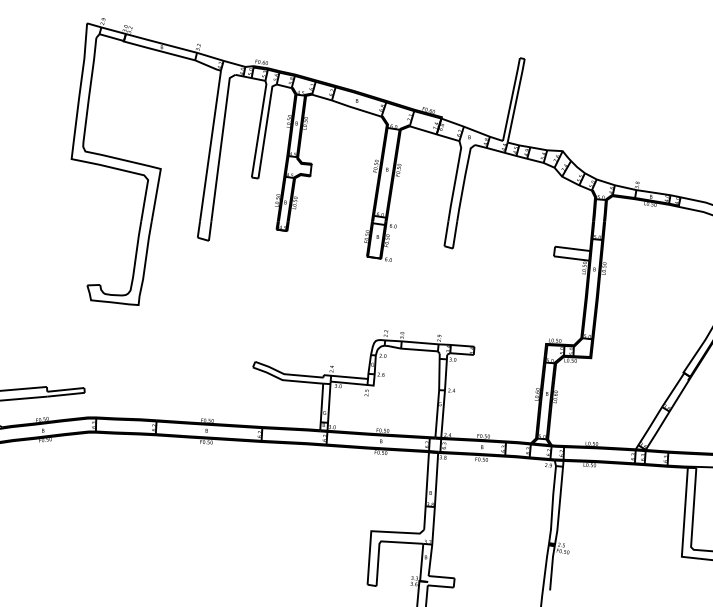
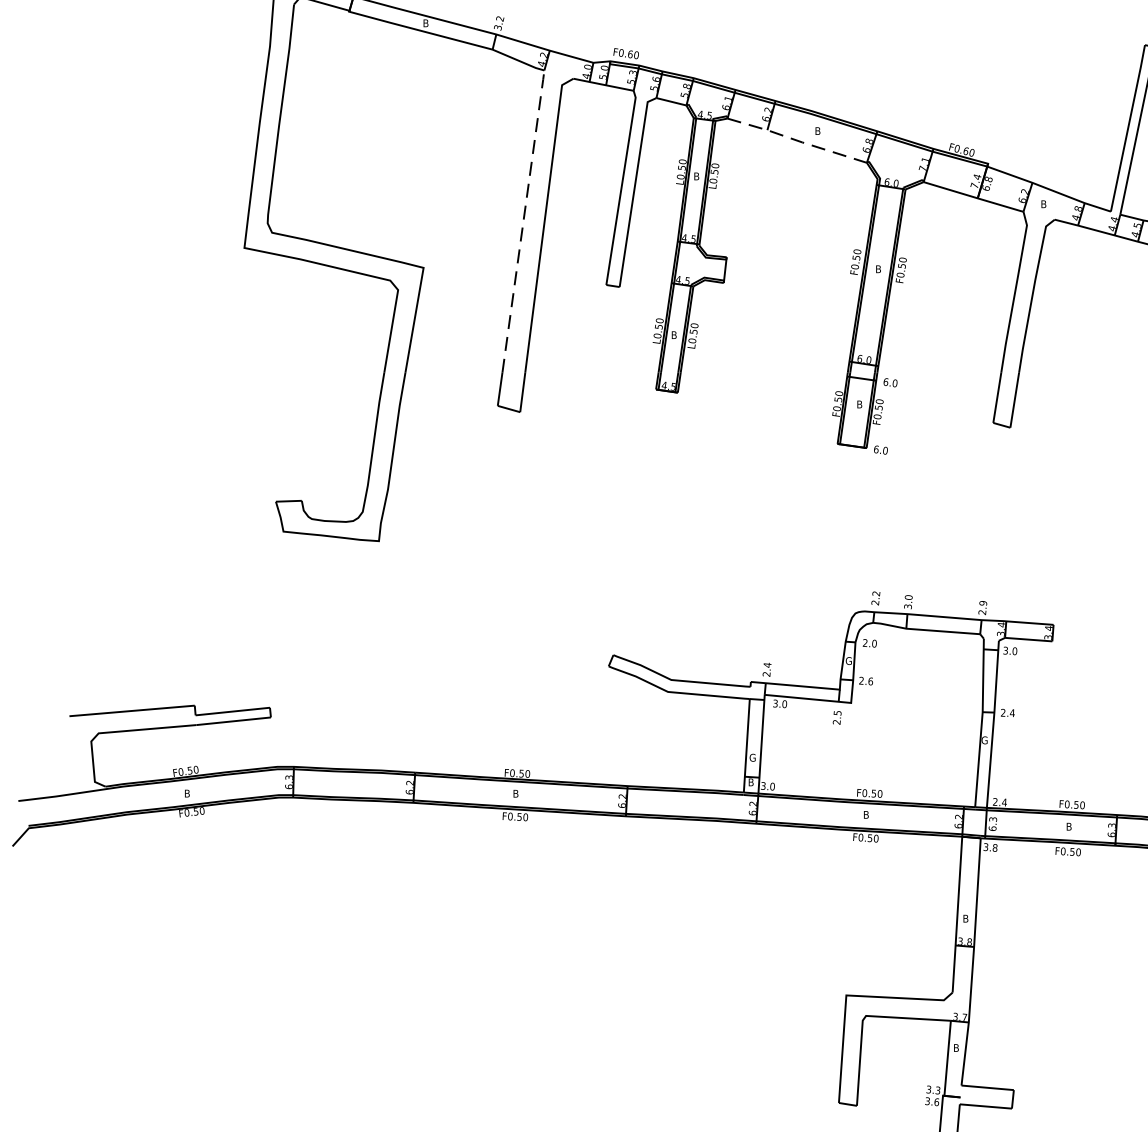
line: (346, 105) -> (796, 140), solid -> dashed
line: (210, 145) -> (523, 220), solid -> dashed

